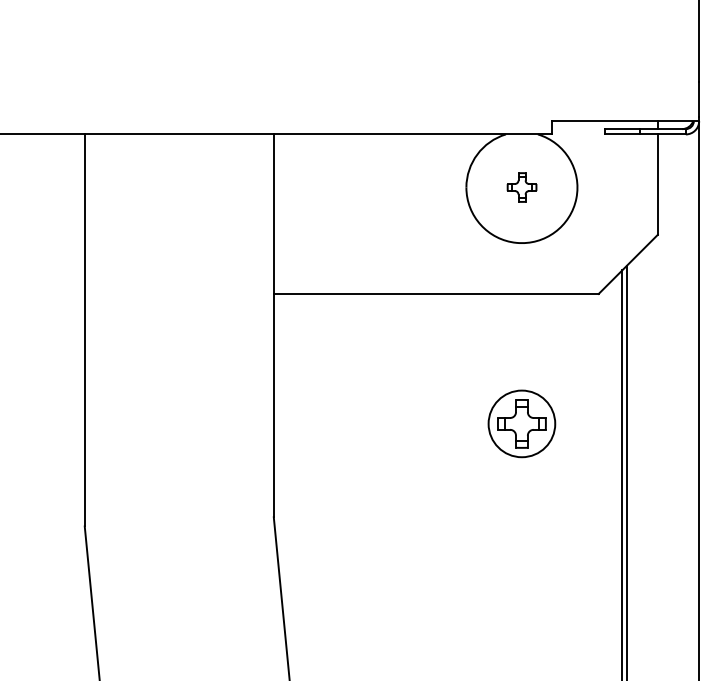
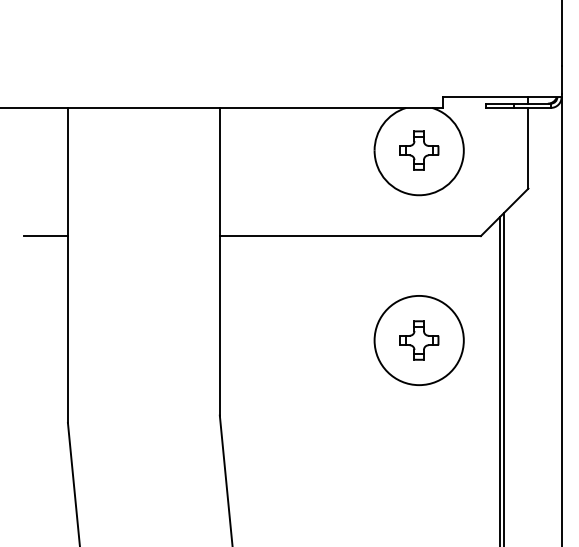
part: (522, 187) -> (419, 150), size x1.67
line: (56, 294) -> (45, 236), added
circle: (521, 423) -> (418, 340), size x1.67

